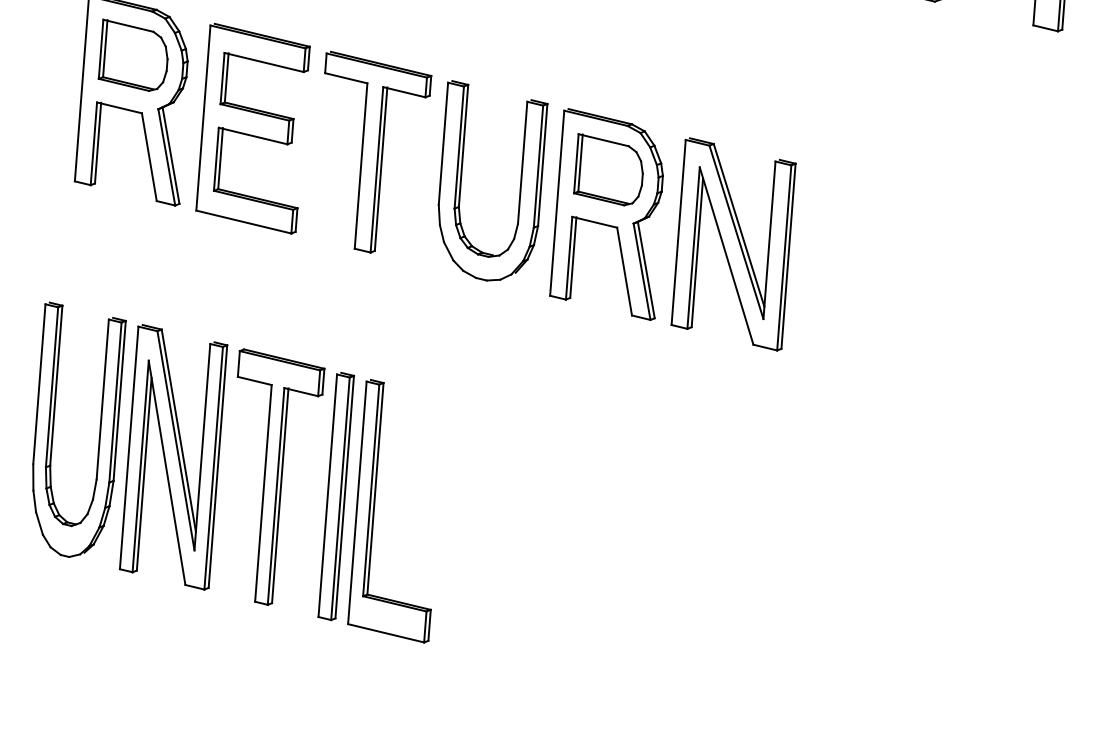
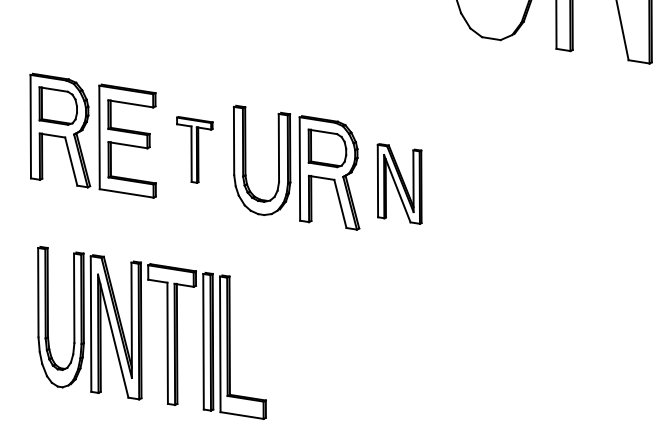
part: (371, 153) -> (194, 149), size x0.6
part: (733, 243) -> (399, 183), size x0.7
part: (219, 470) -> (142, 332), moved

